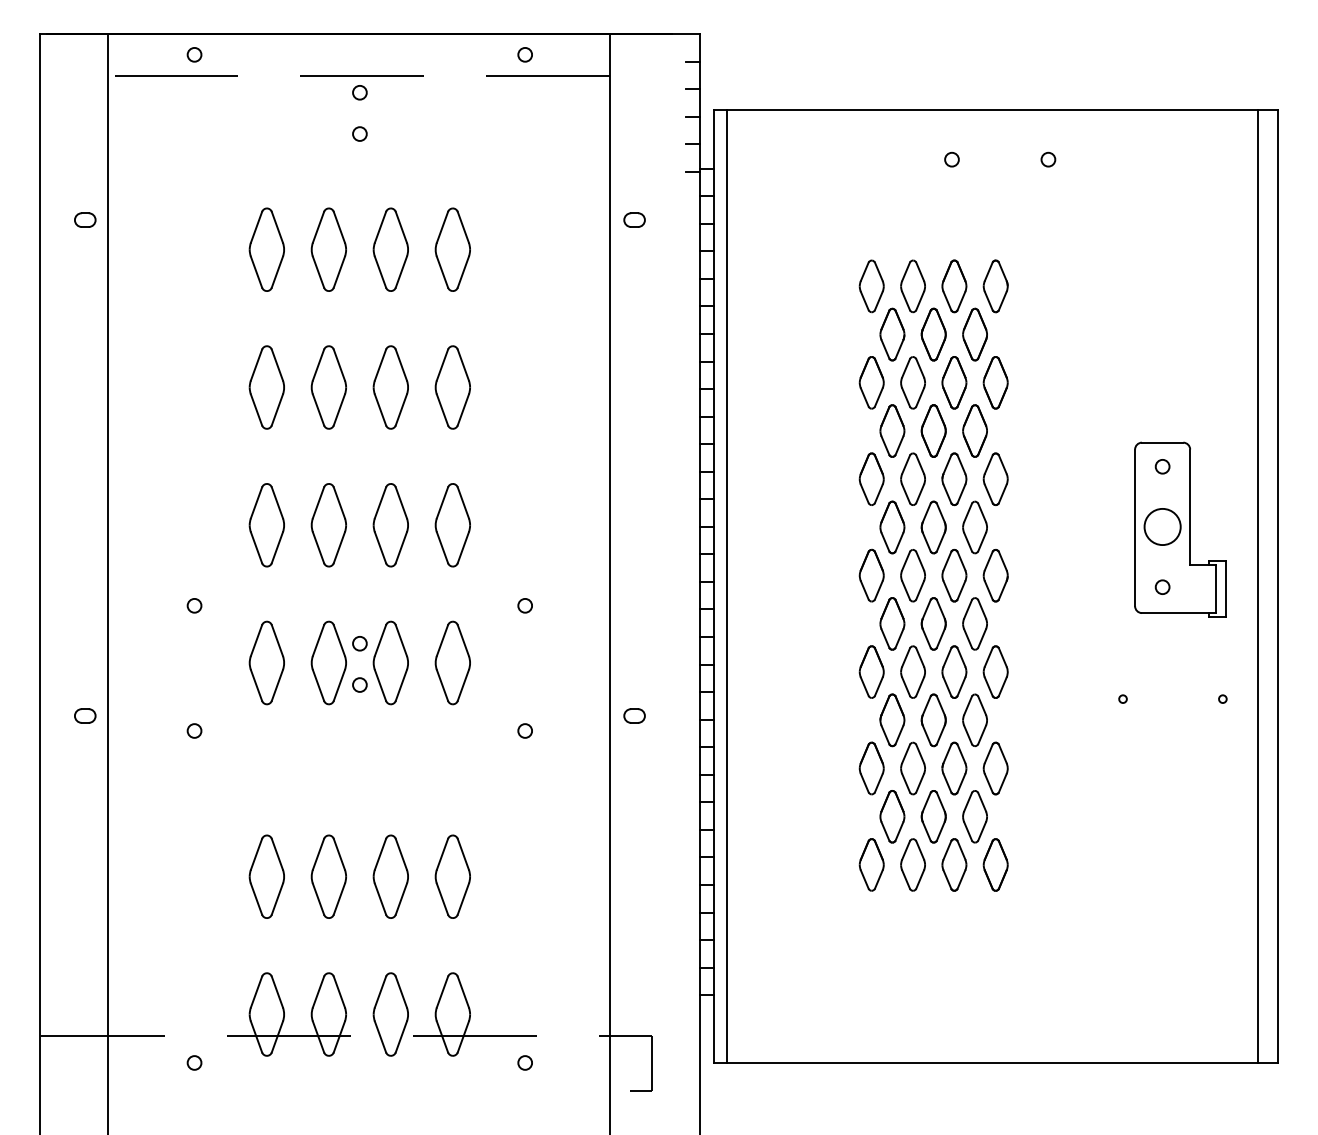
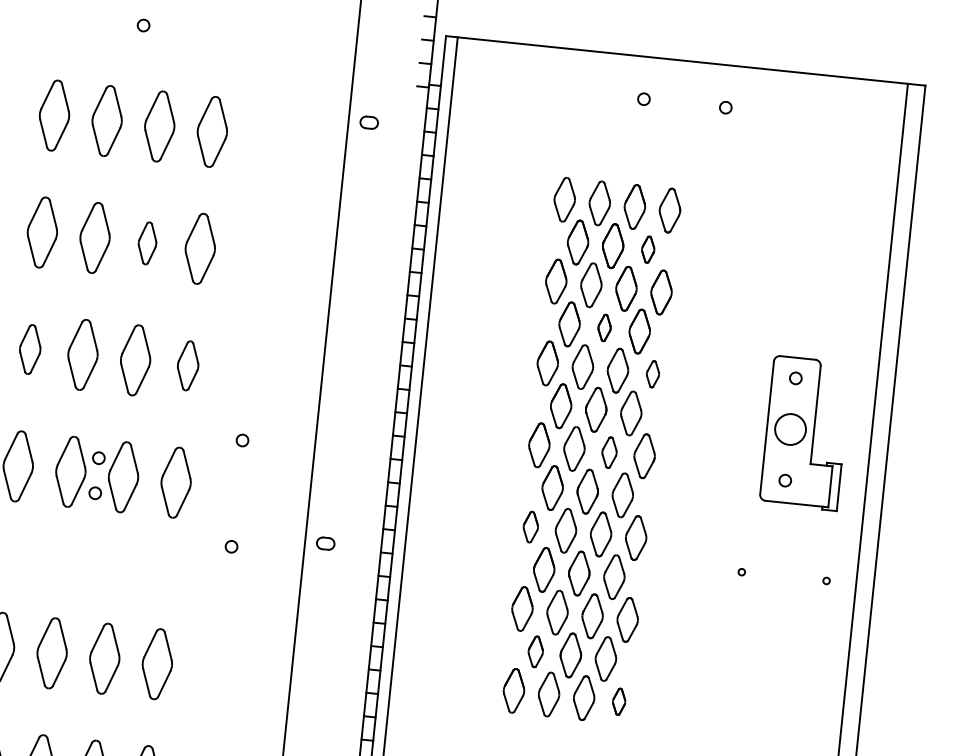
part: (974, 334) -> (647, 249), size x0.6
part: (390, 387) -> (147, 243), size x0.6
part: (933, 430) -> (604, 327), size x0.6
part: (995, 478) -> (652, 373), size x0.6
part: (266, 525) -> (29, 349), size x0.7
part: (452, 525) -> (187, 365), size x0.7
part: (954, 575) -> (609, 452), size x0.7
part: (871, 671) -> (530, 526), size x0.7
part: (892, 816) -> (535, 651), size x0.7
part: (995, 864) -> (619, 701), size x0.6

